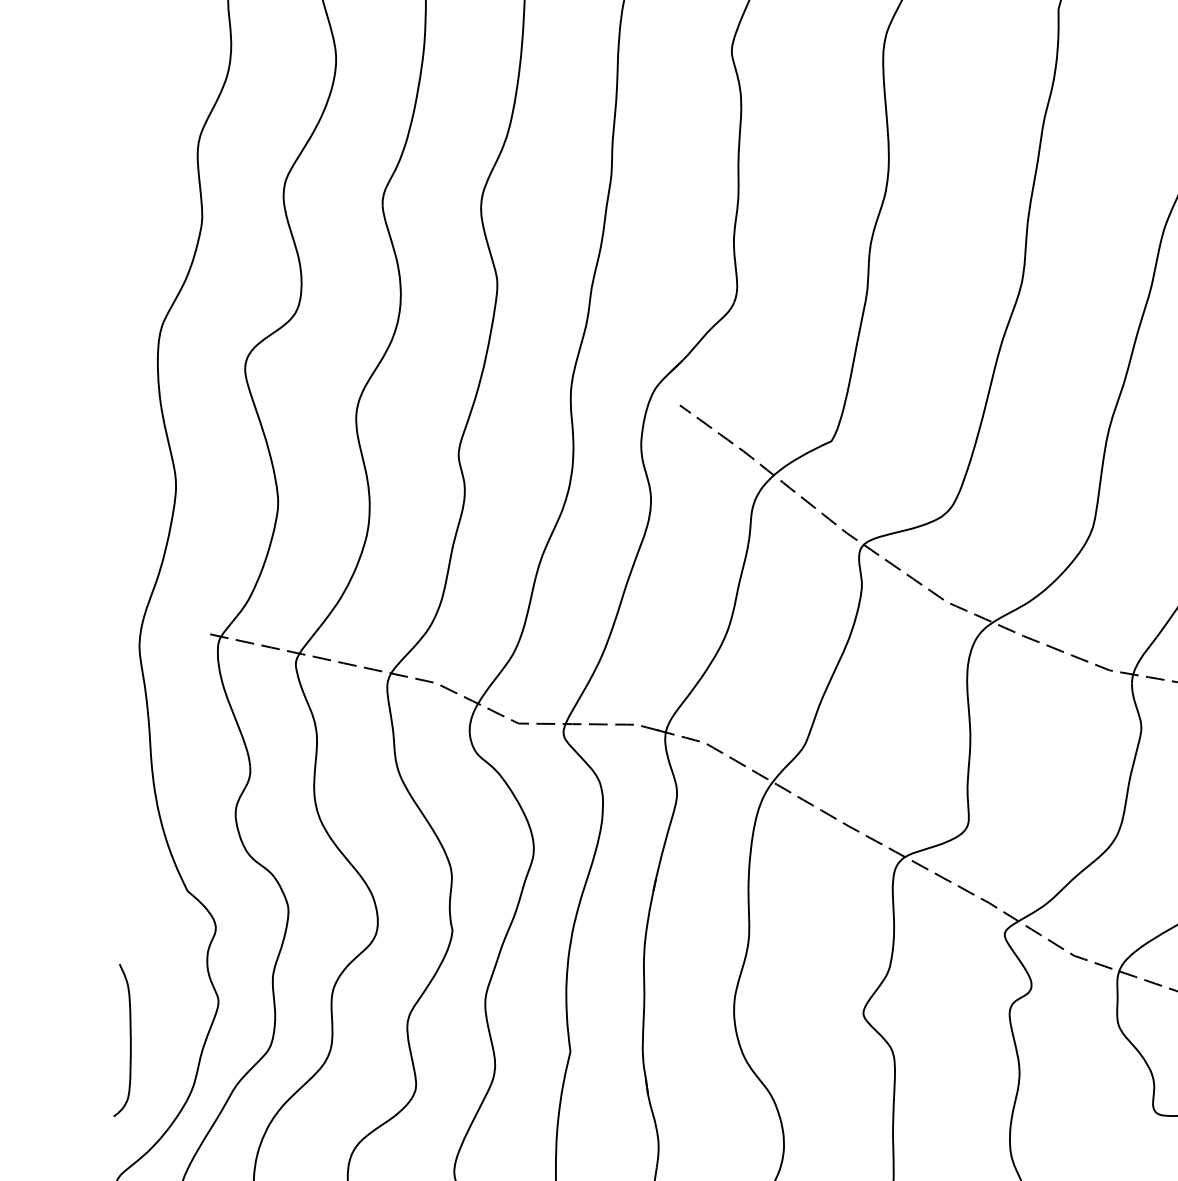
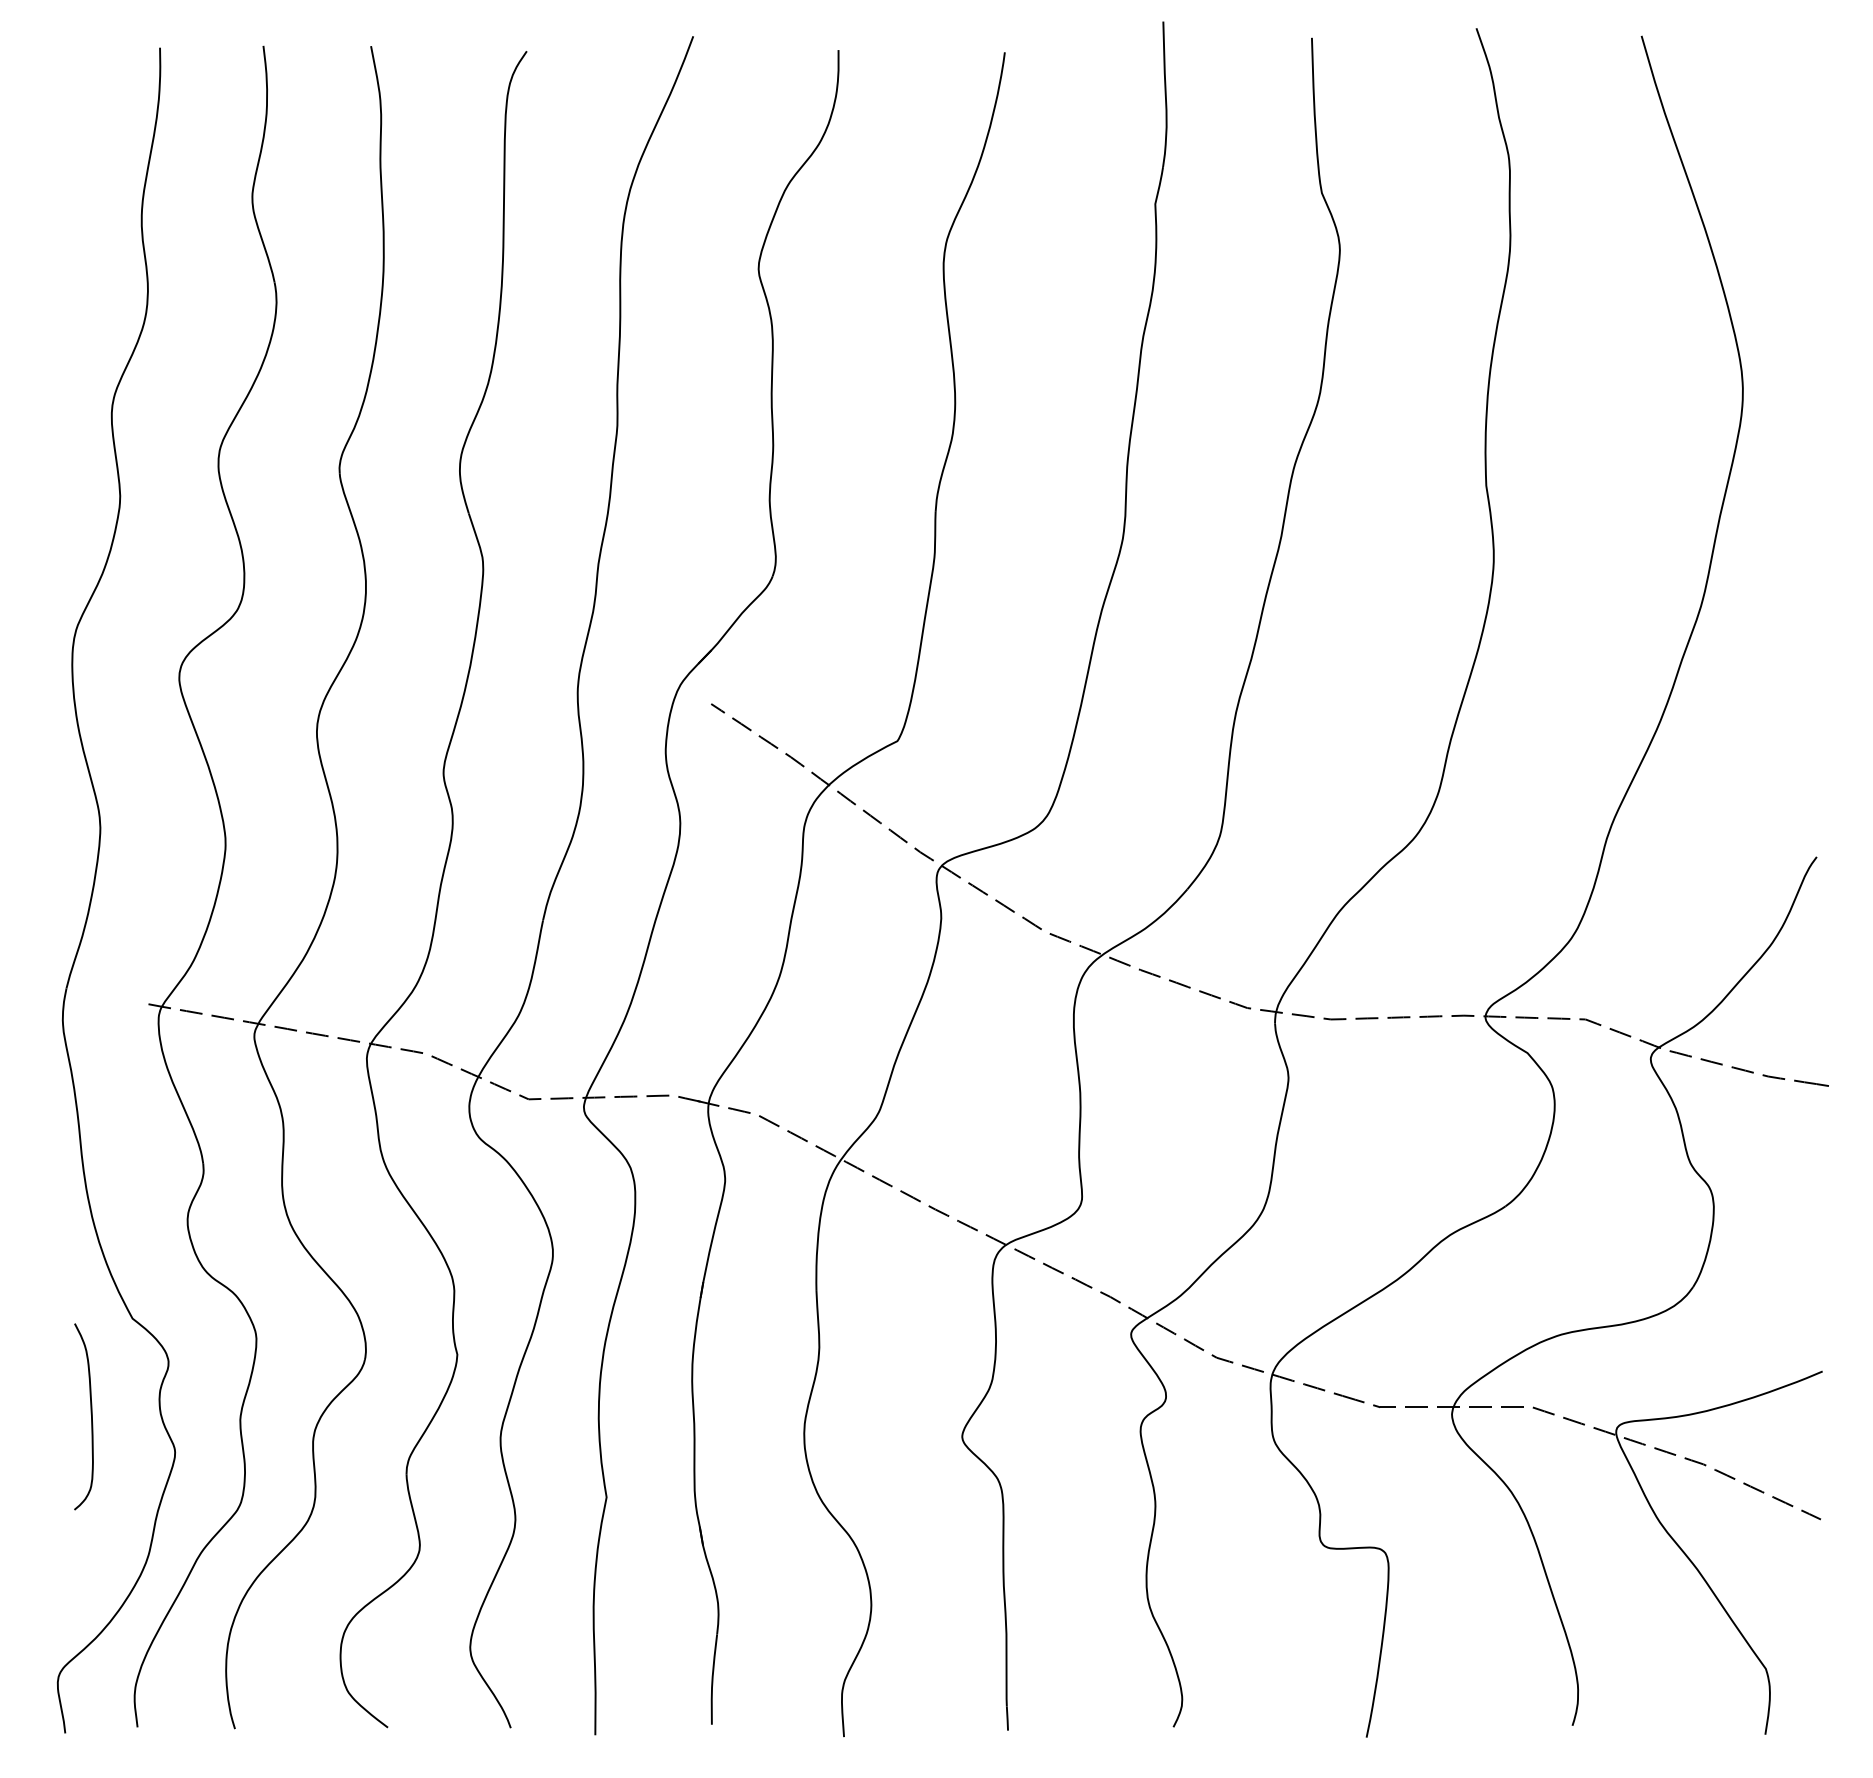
curve: (129, 1038) -> (90, 1413), moved

